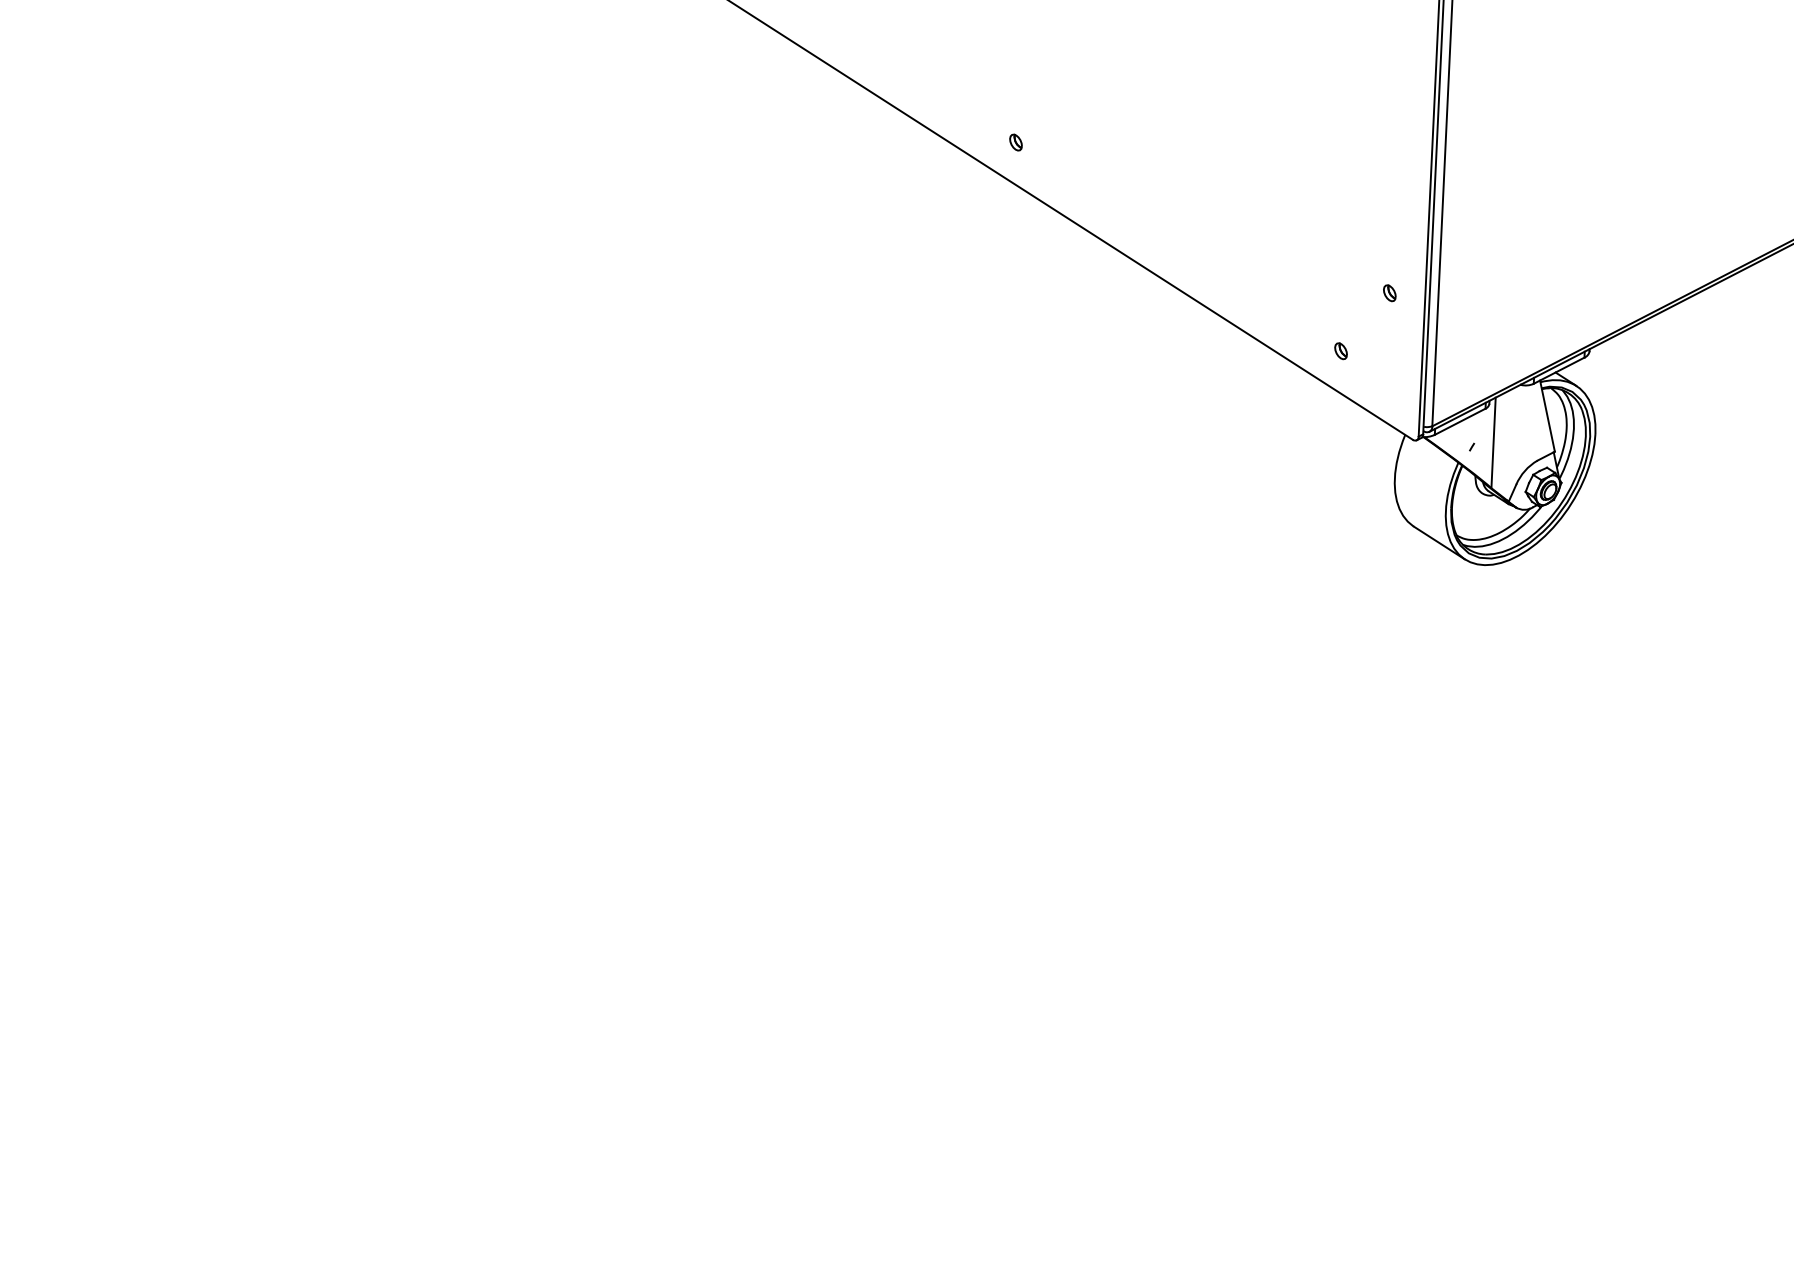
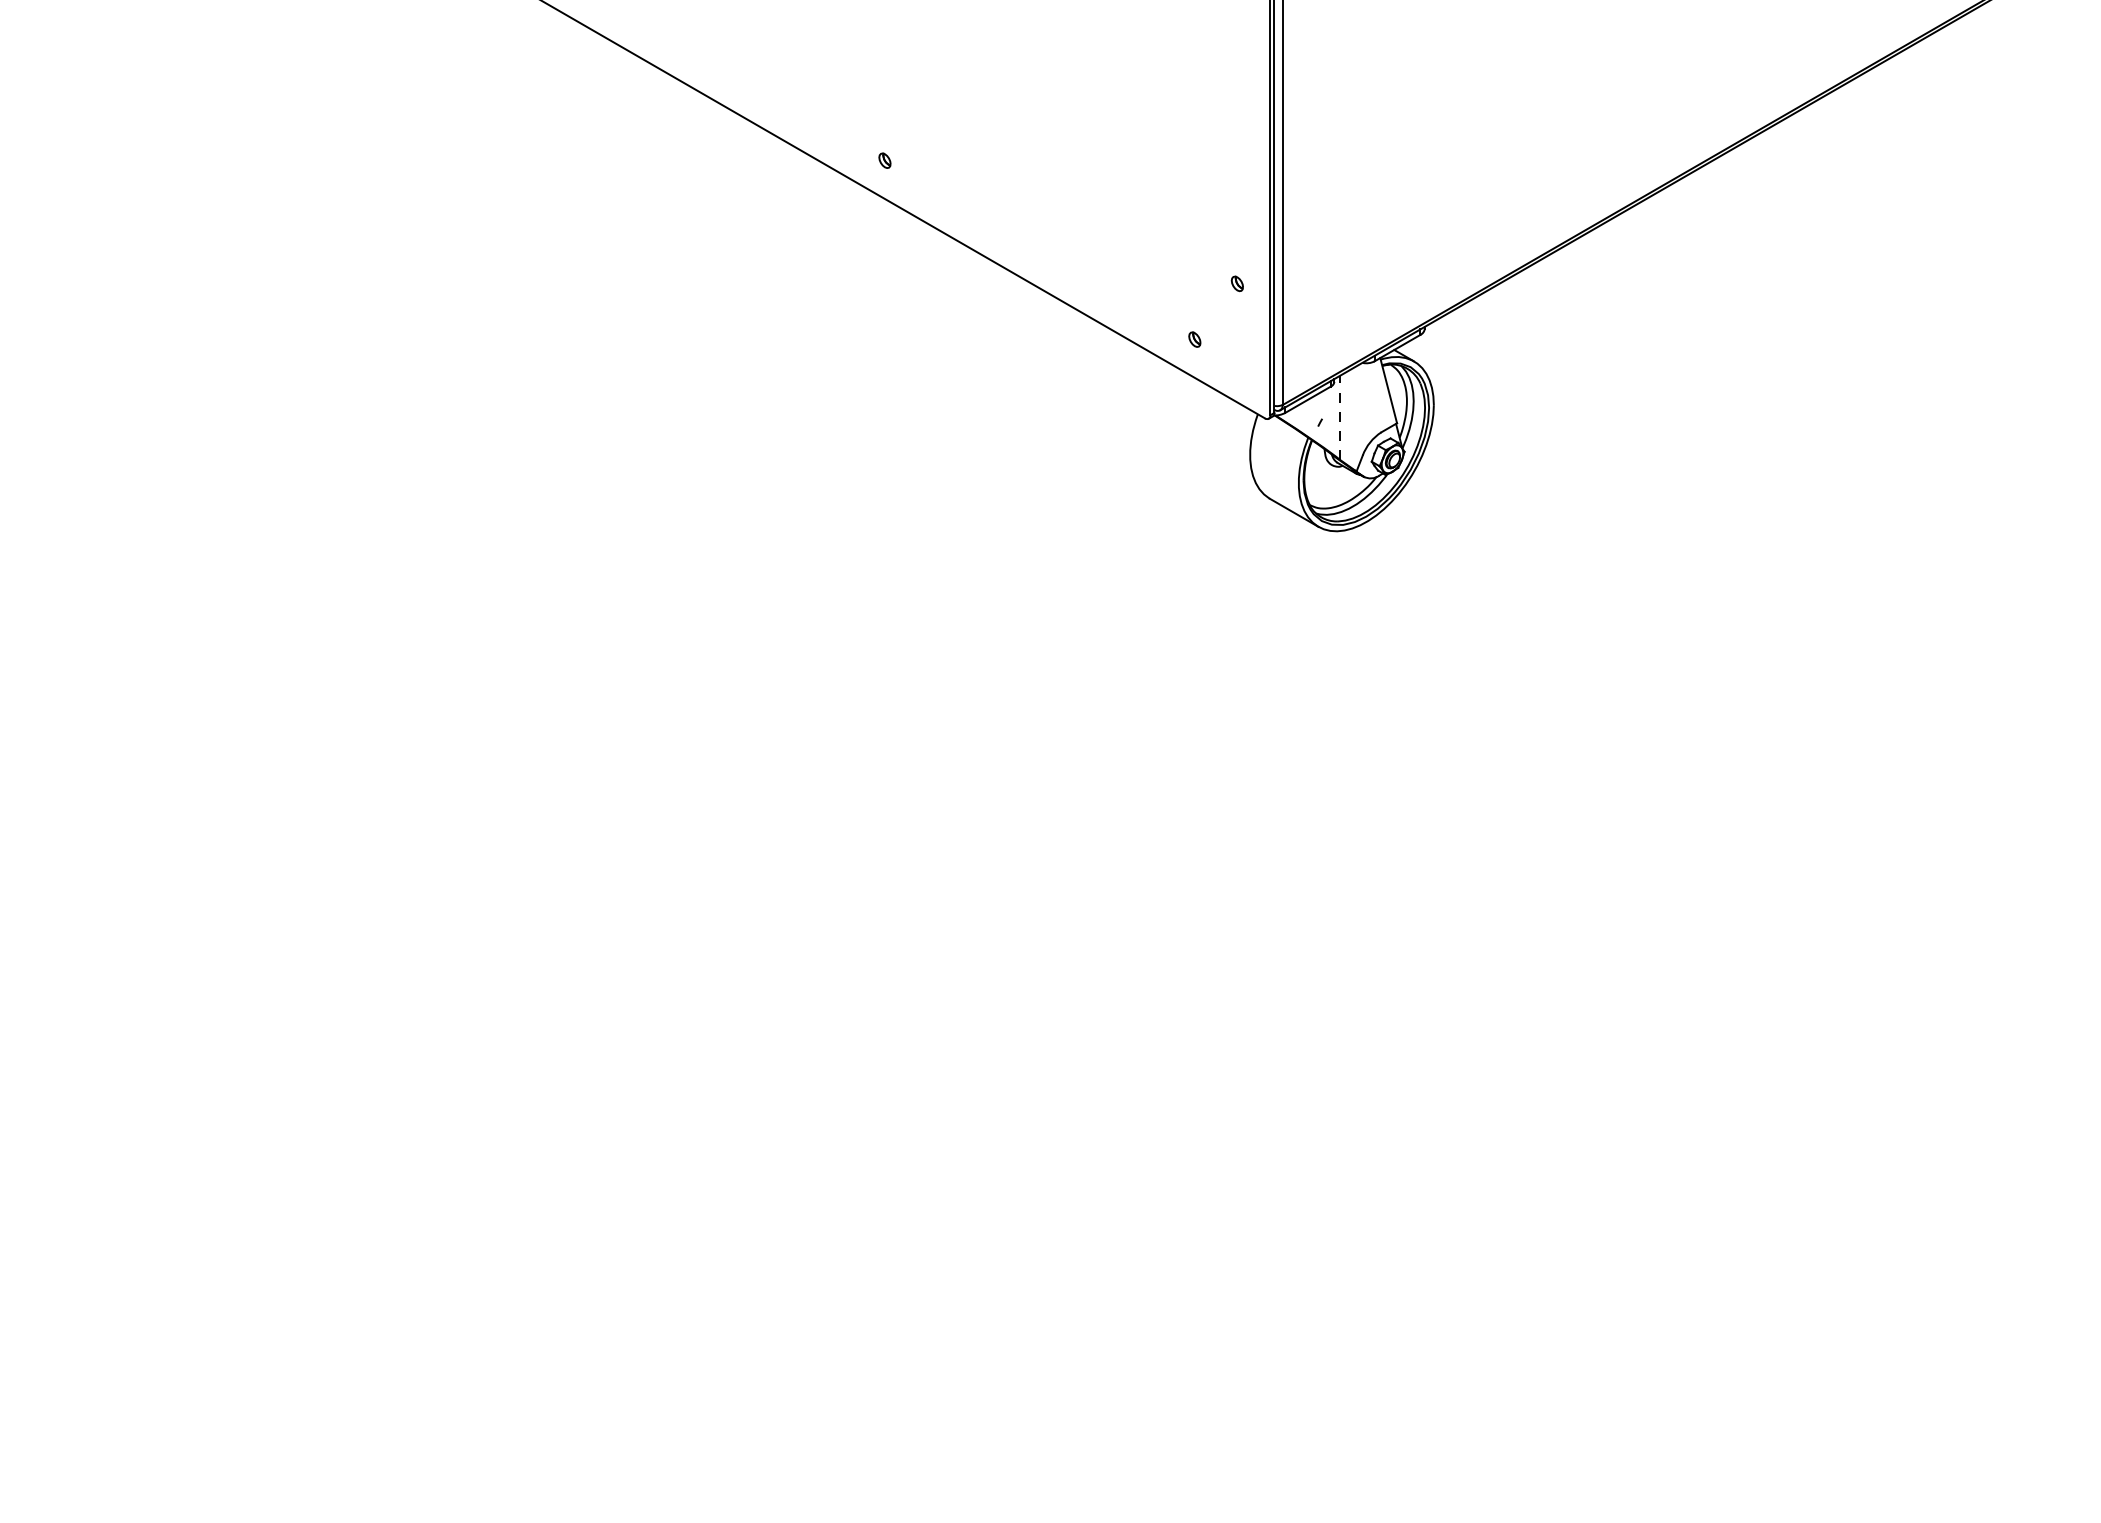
line: (1493, 442) -> (1339, 417), solid -> dashed

